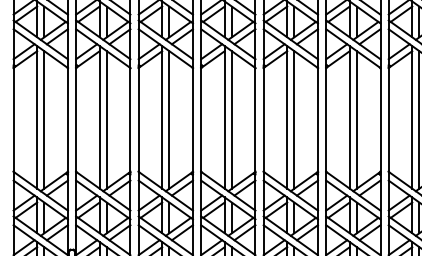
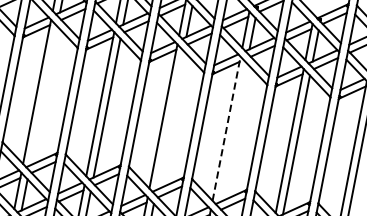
line: (287, 116) -> (227, 127), solid -> dashed
line: (106, 119) -> (43, 95), removed
line: (231, 119) -> (169, 119), removed
line: (294, 119) -> (233, 132), removed

